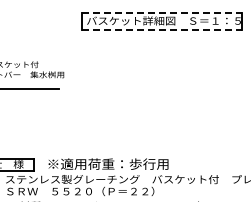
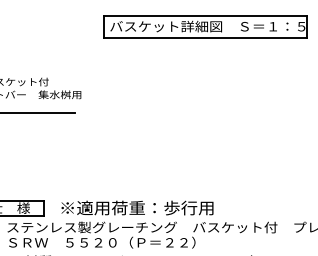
line: (162, 12) -> (205, 15), dashed -> solid
line: (162, 29) -> (205, 37), dashed -> solid

